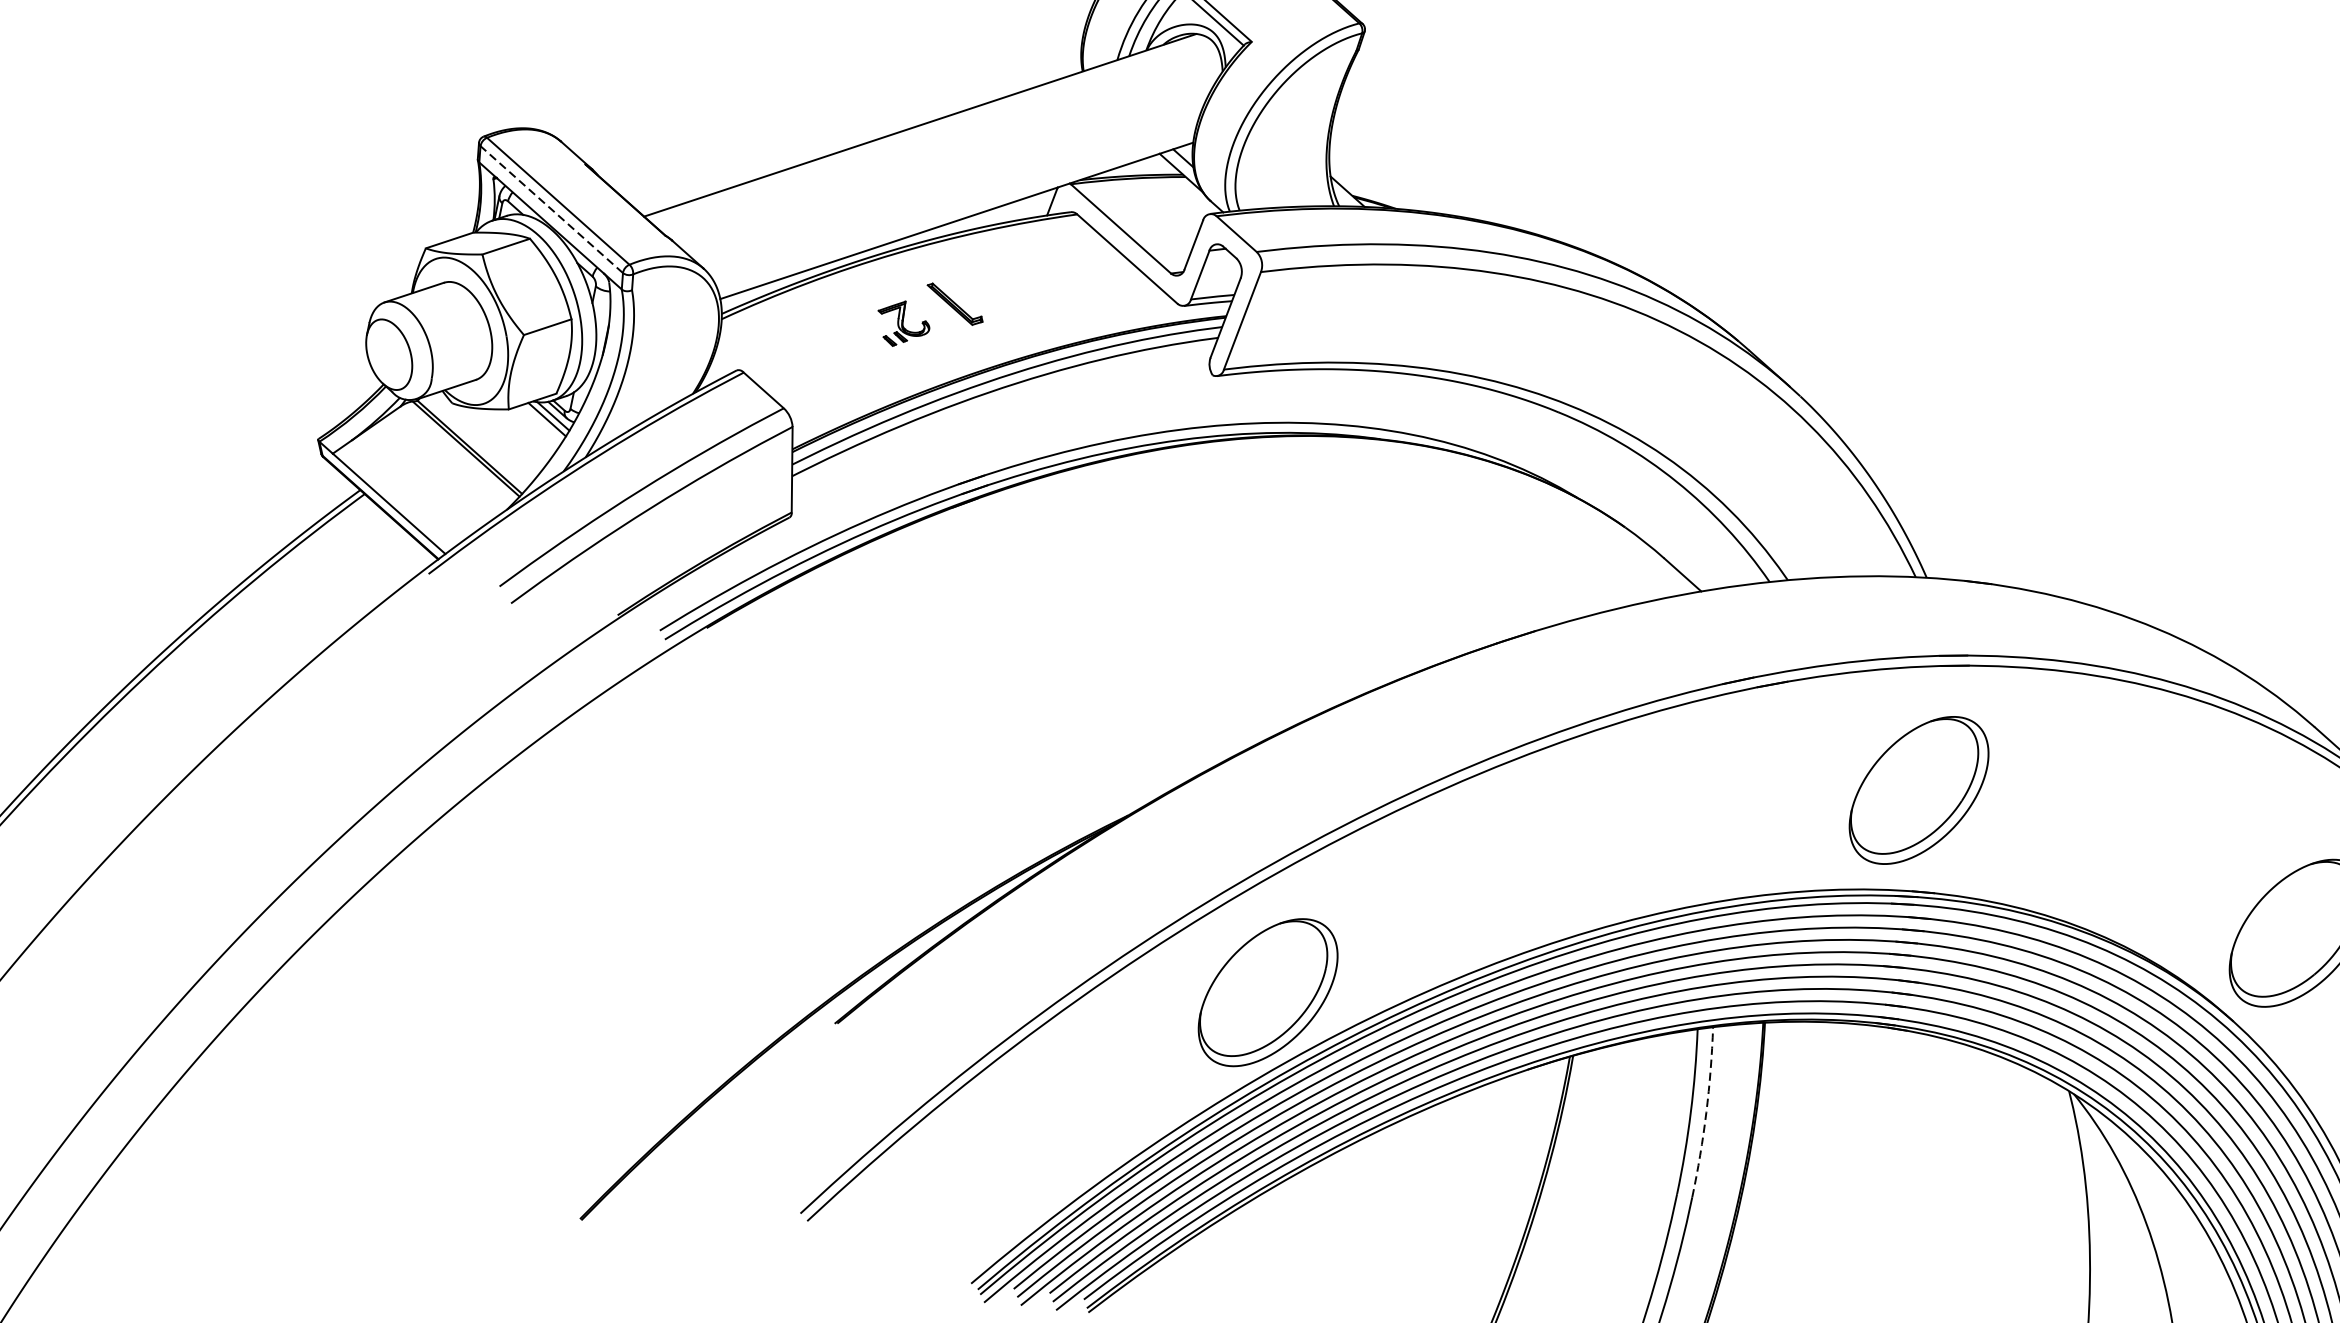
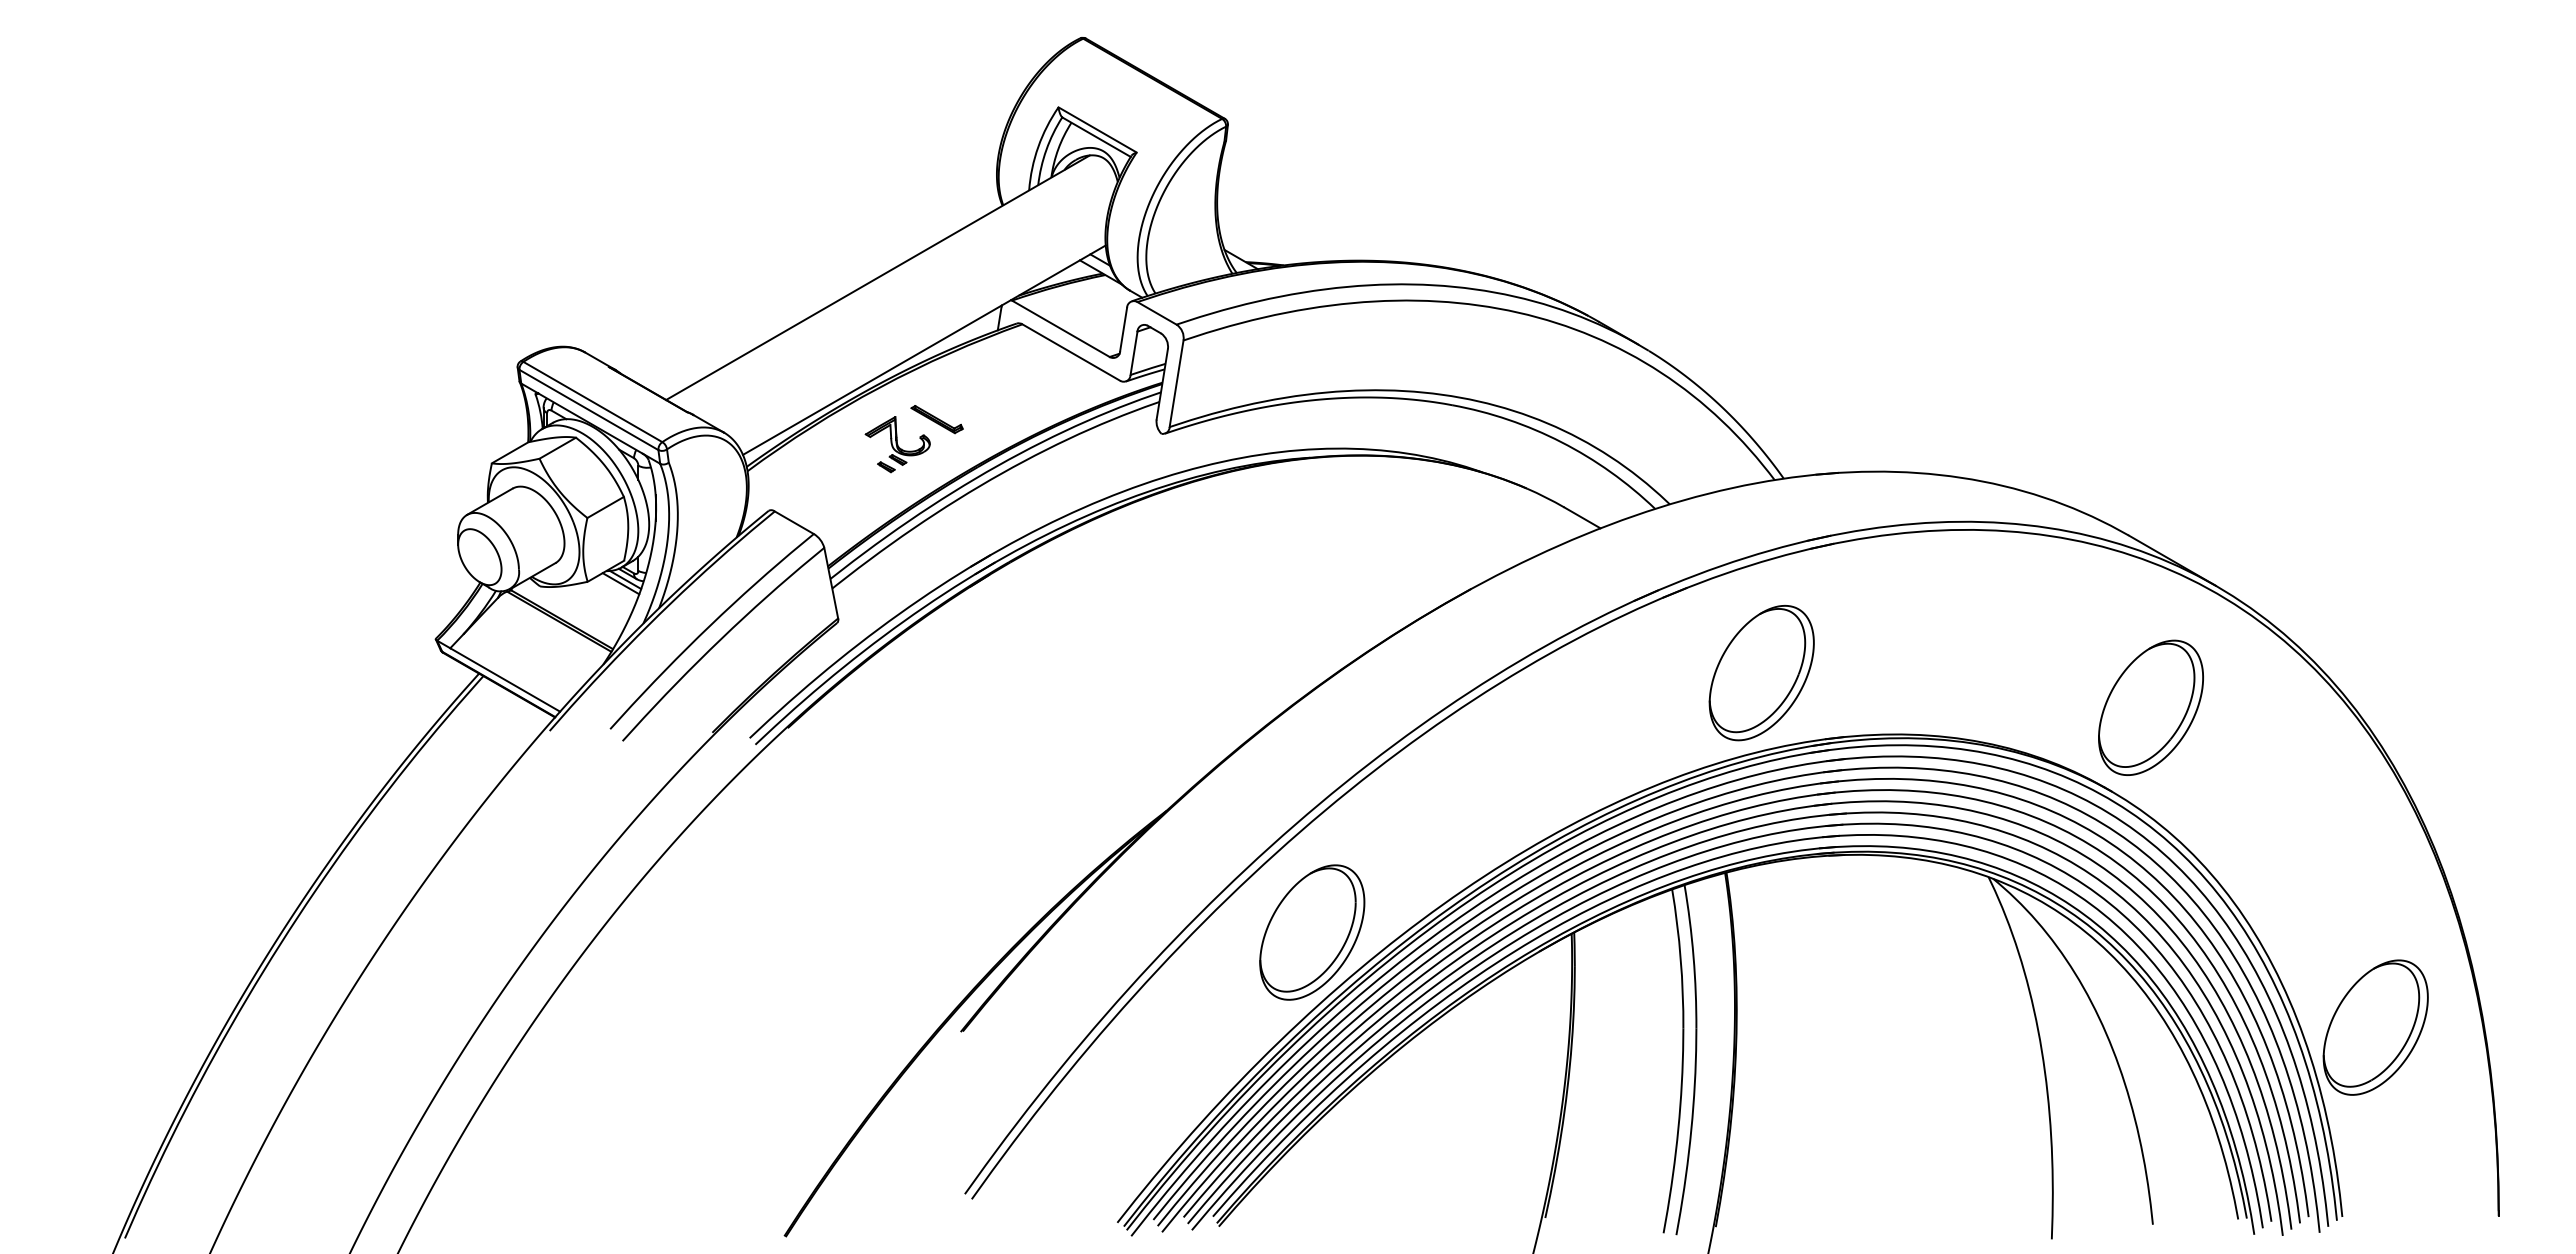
line: (551, 208) -> (588, 409), dashed -> solid
part: (902, 324) -> (897, 444), size x1.43
part: (1918, 790) -> (1761, 673), moved
arc: (1706, 1112) -> (1693, 956), dashed -> solid

